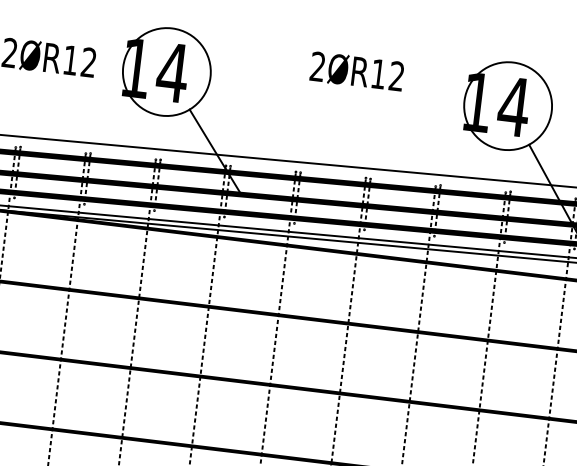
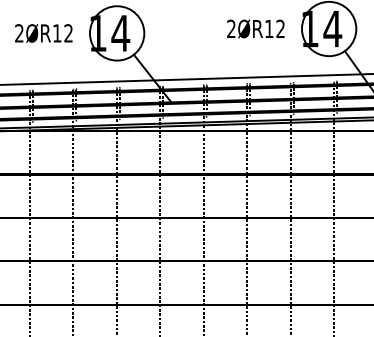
text: (356, 70) -> (255, 28), moved

